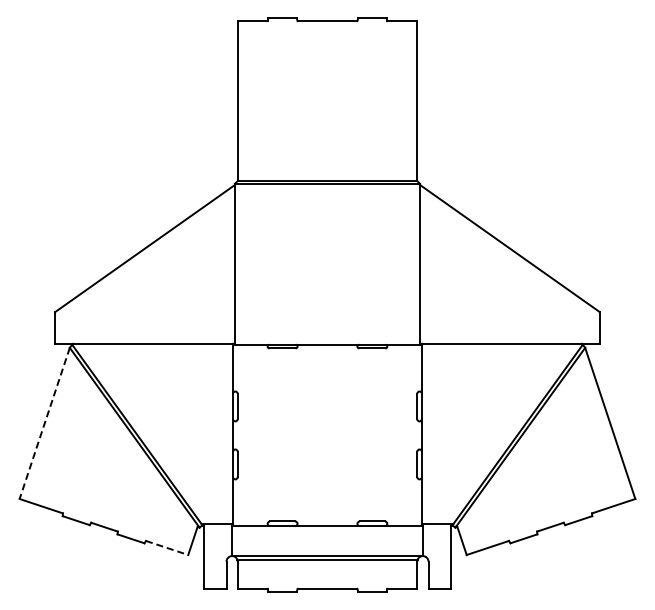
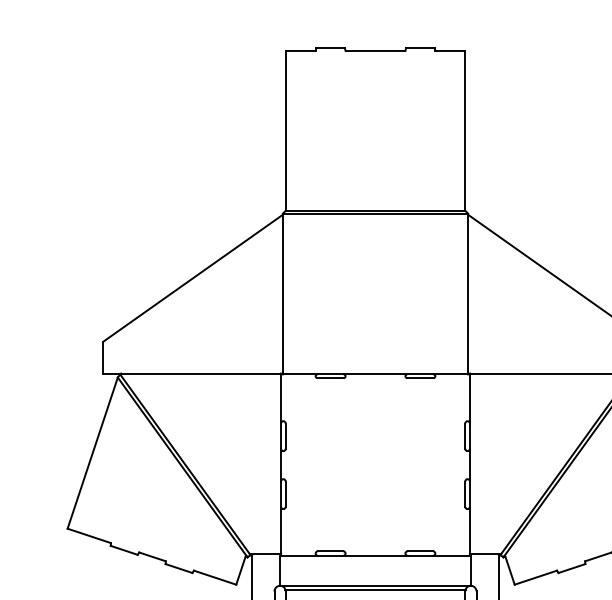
line: (44, 423) -> (92, 453), dashed -> solid
line: (167, 548) -> (215, 578), dashed -> solid

